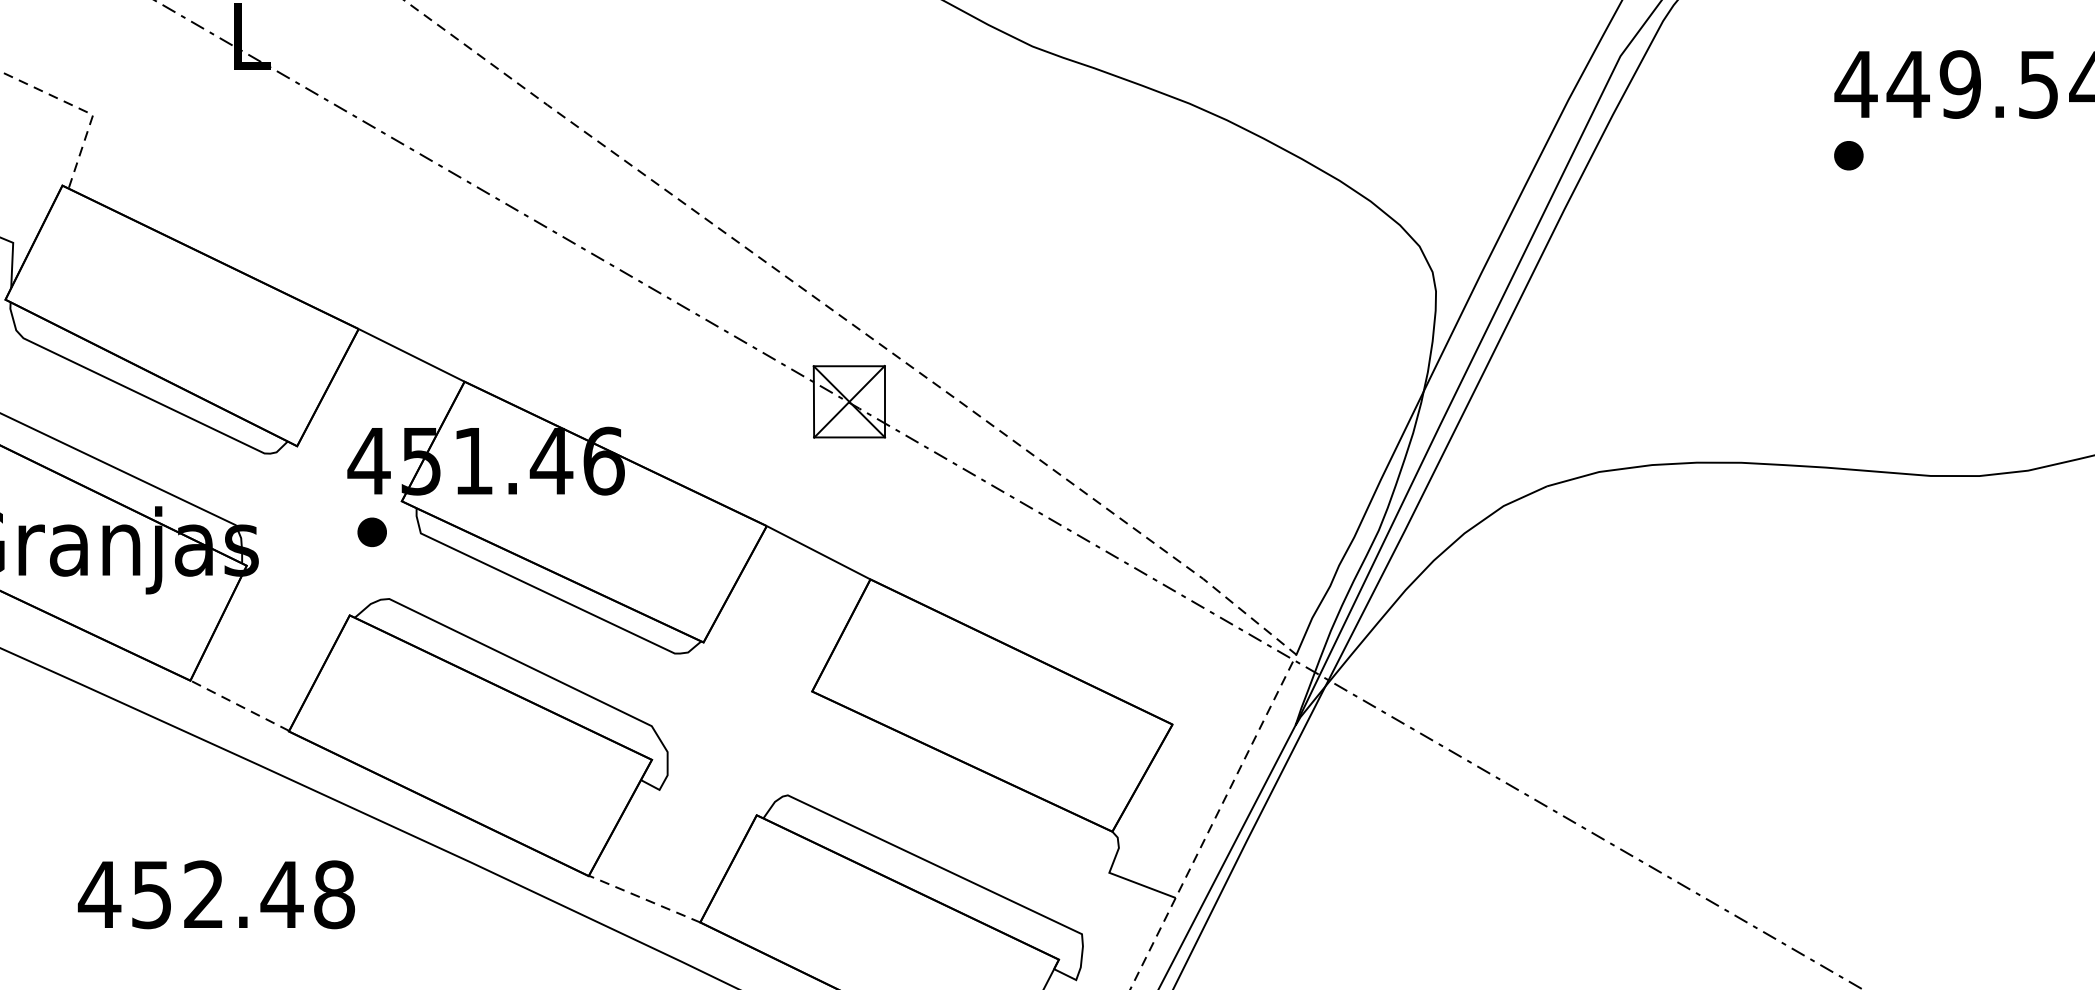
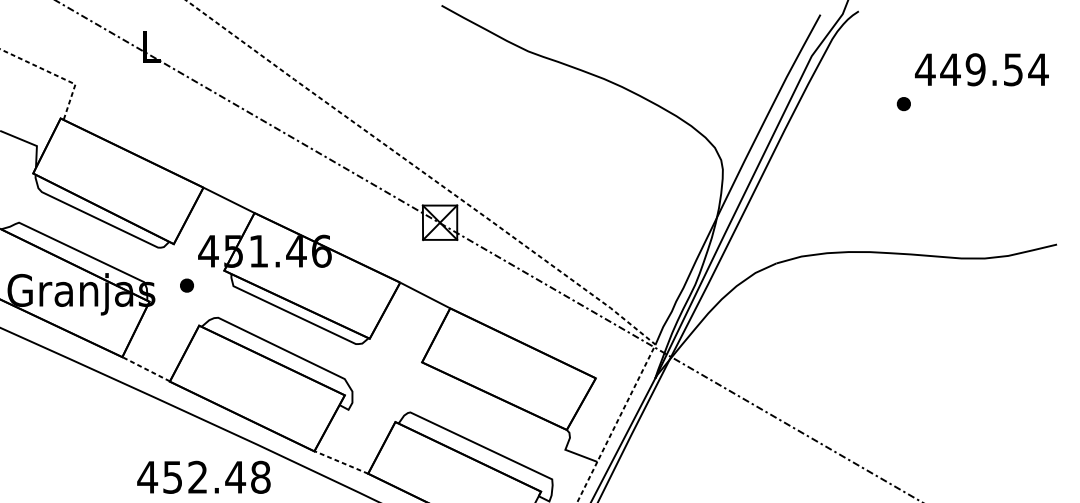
part: (1848, 156) -> (903, 104), moved
part: (371, 532) -> (186, 285), moved
text: (215, 892) -> (203, 476), moved

